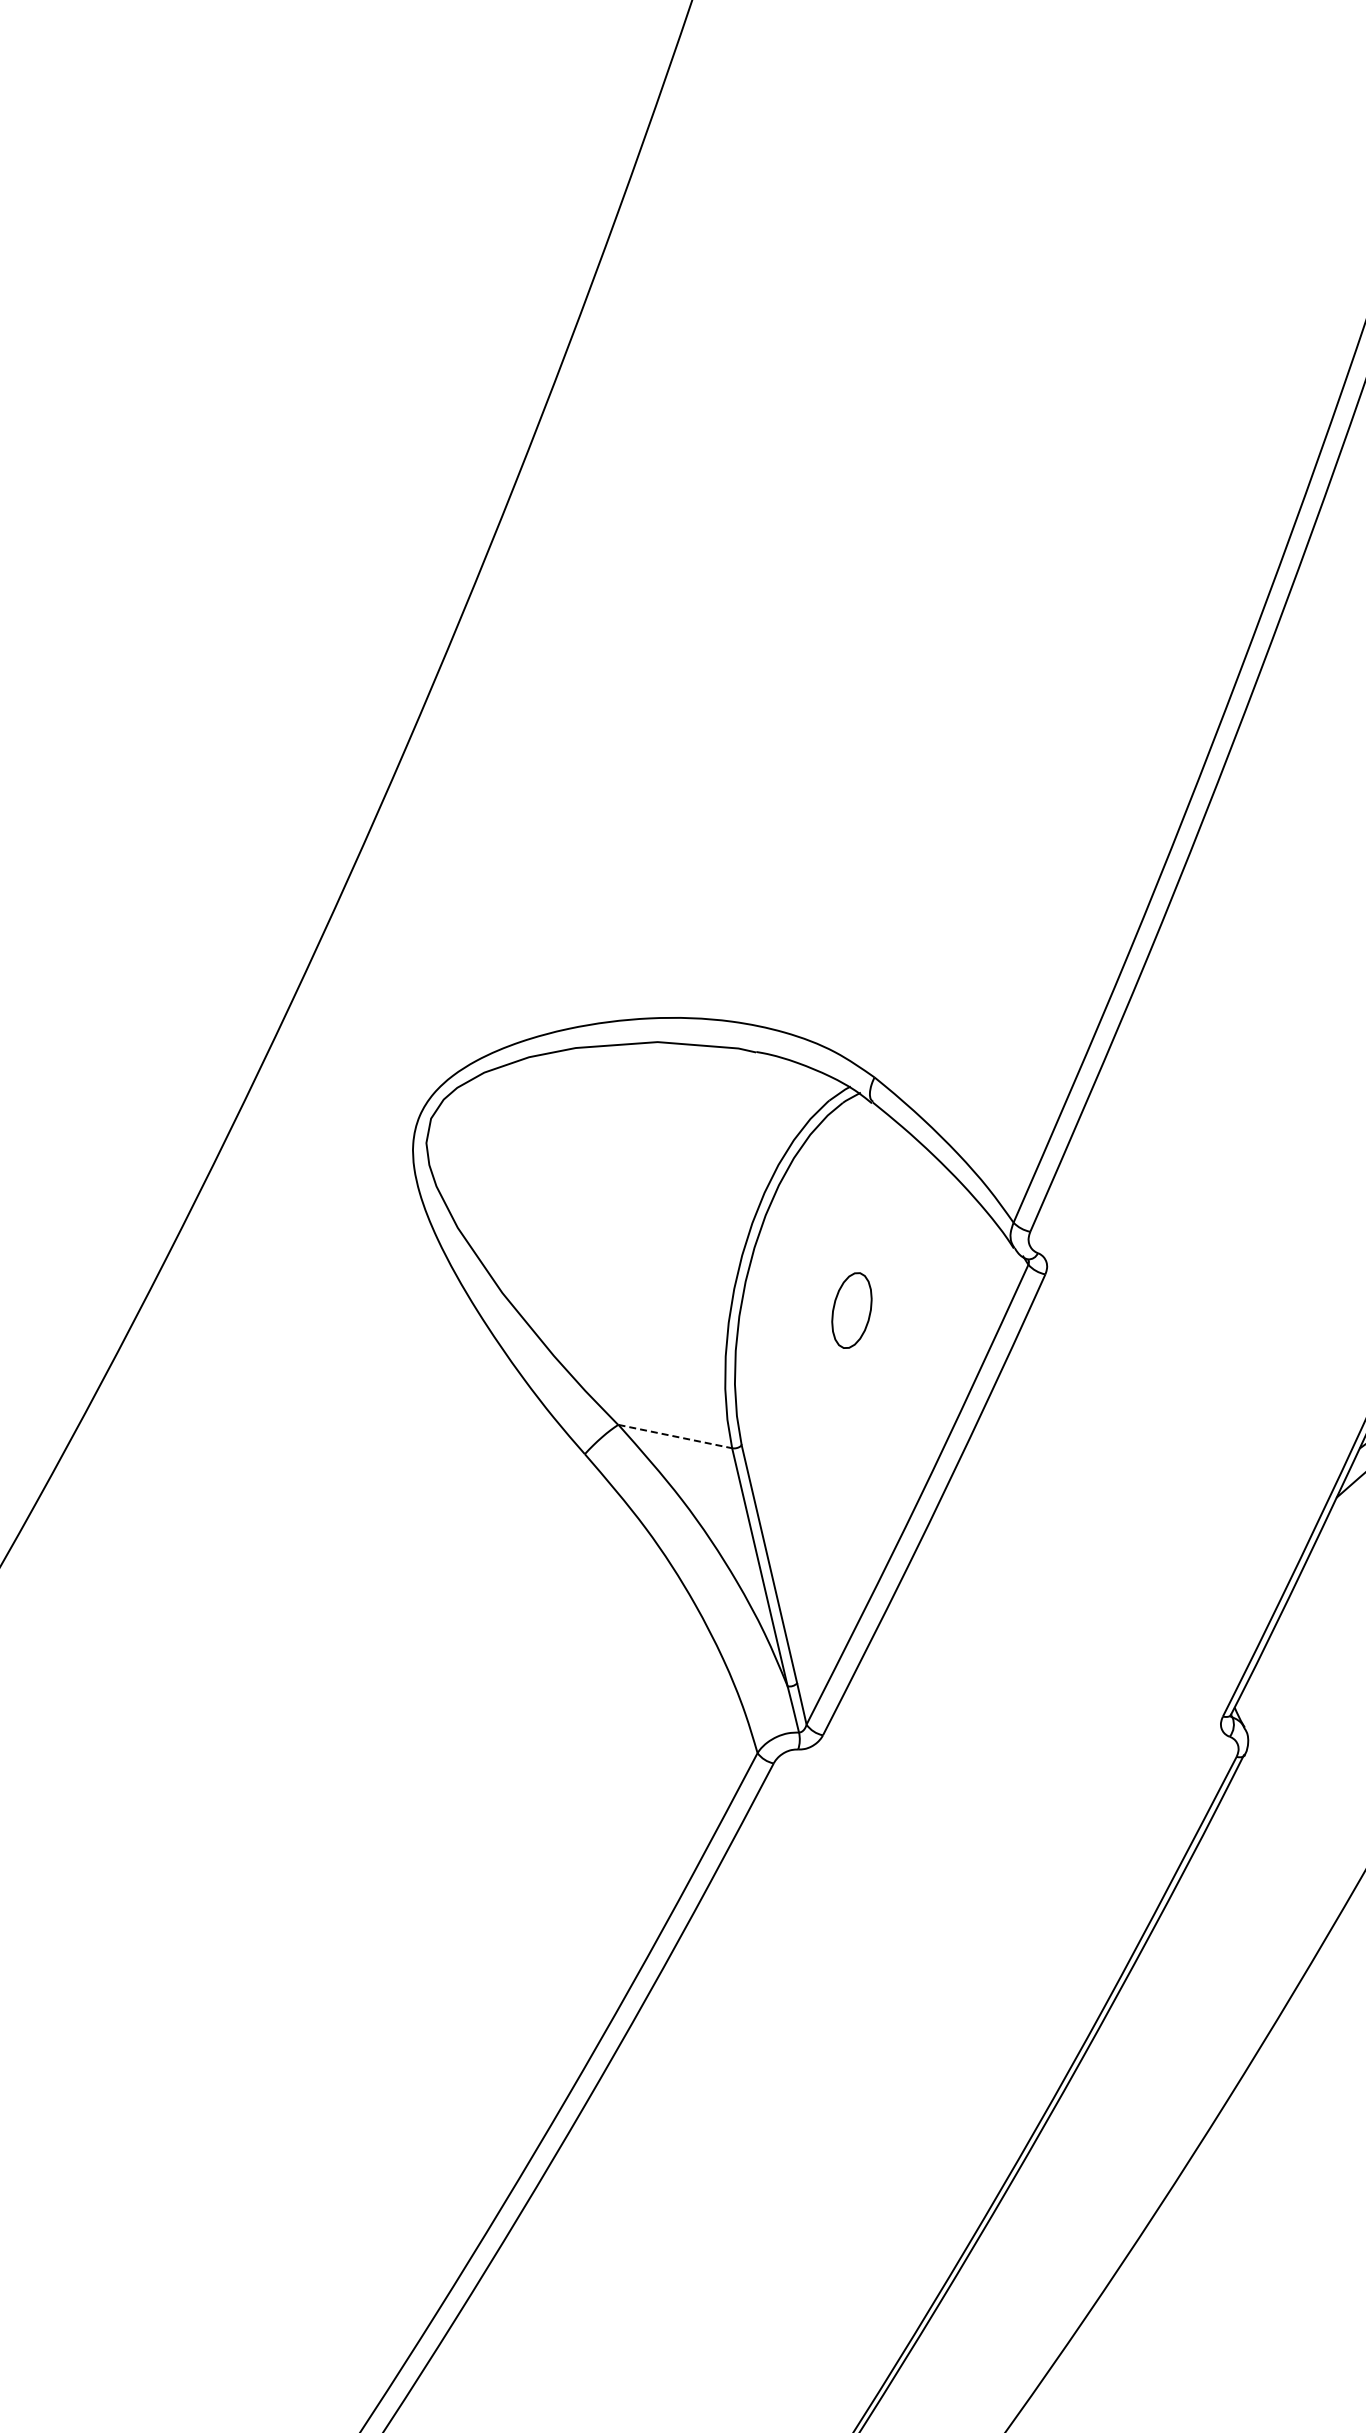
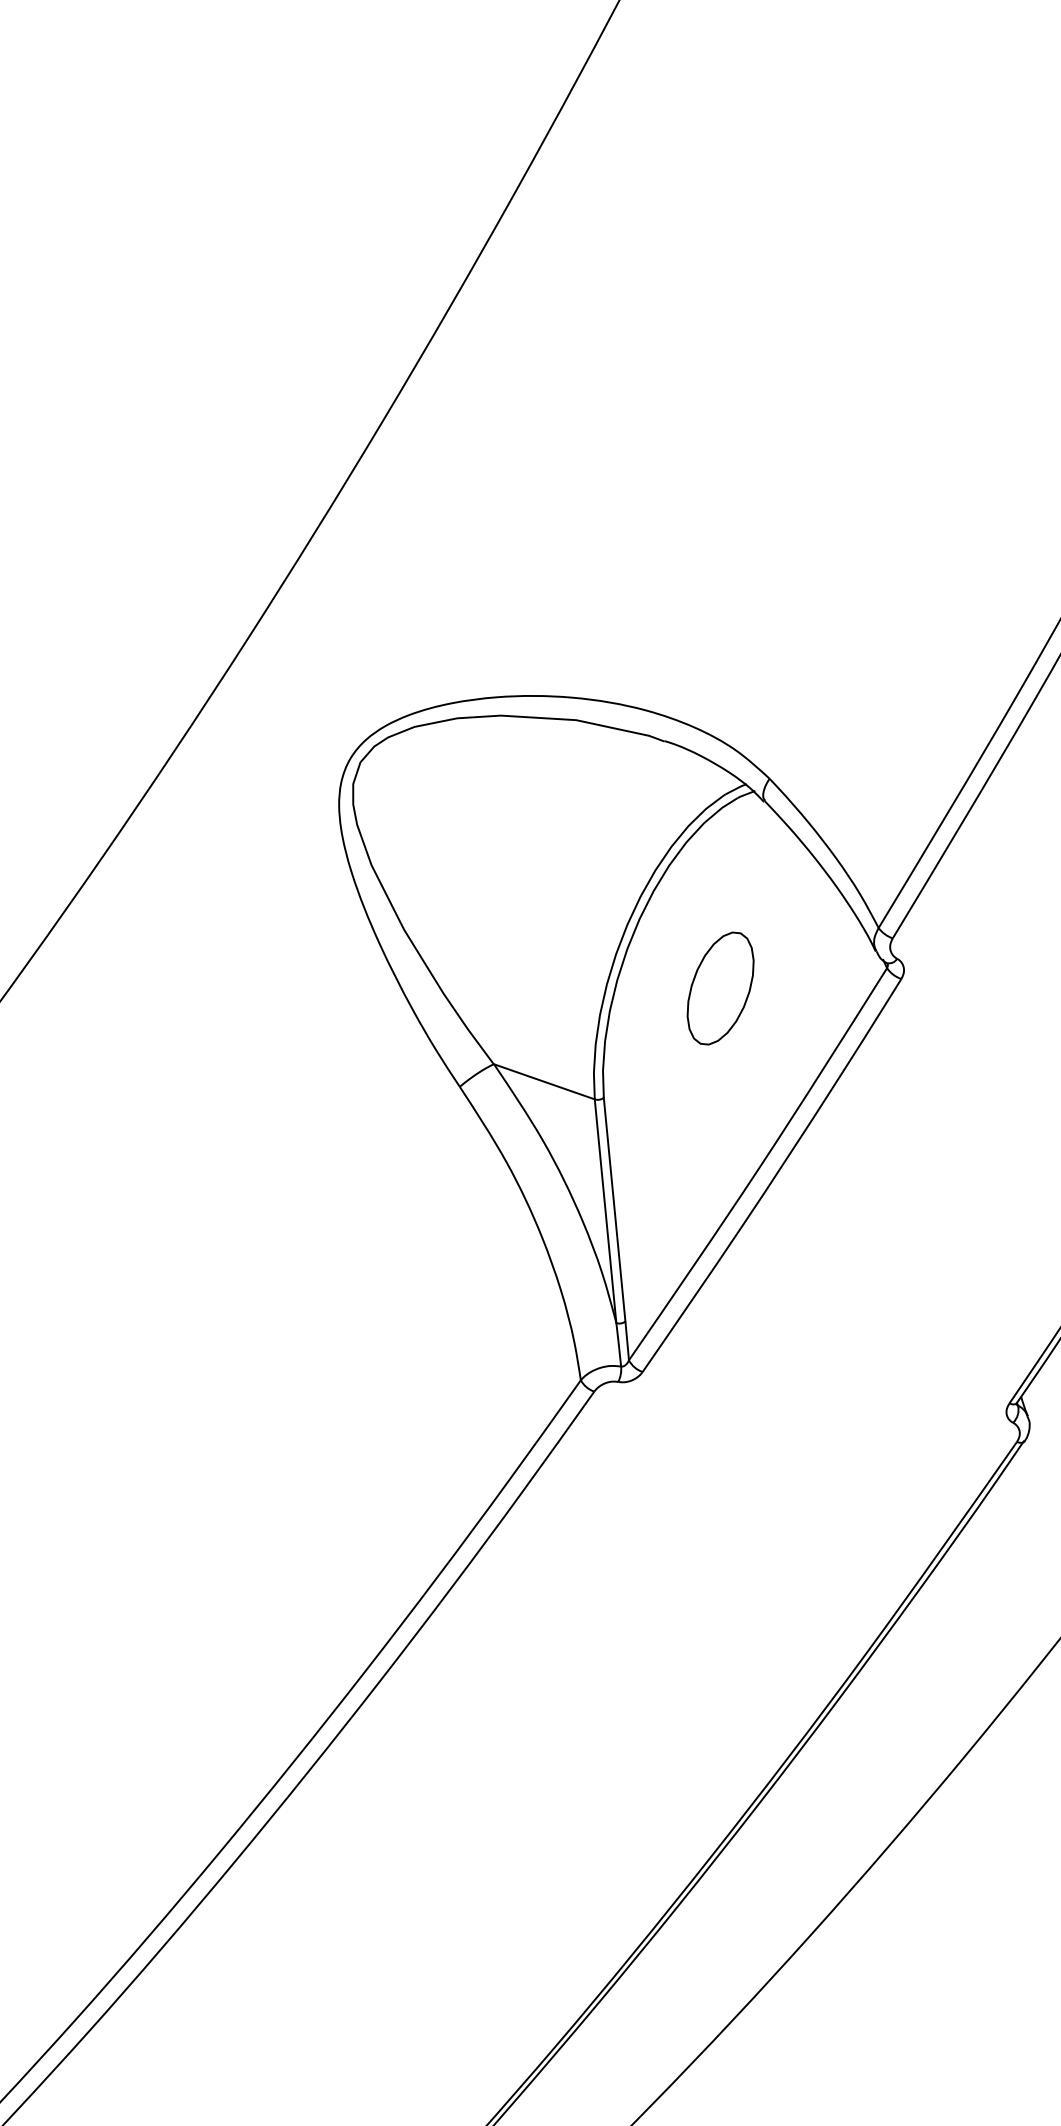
part: (851, 1310) -> (720, 988), size x1.67
line: (675, 1436) -> (544, 1081), dashed -> solid

